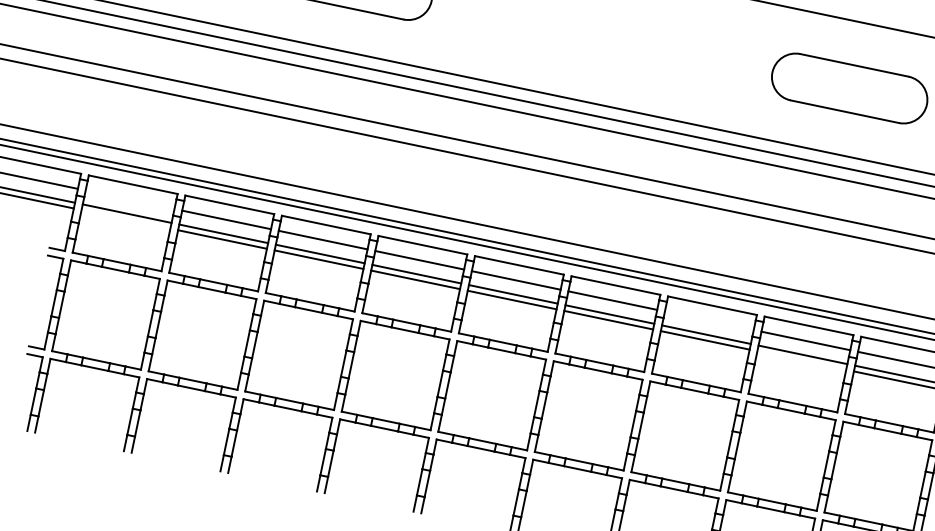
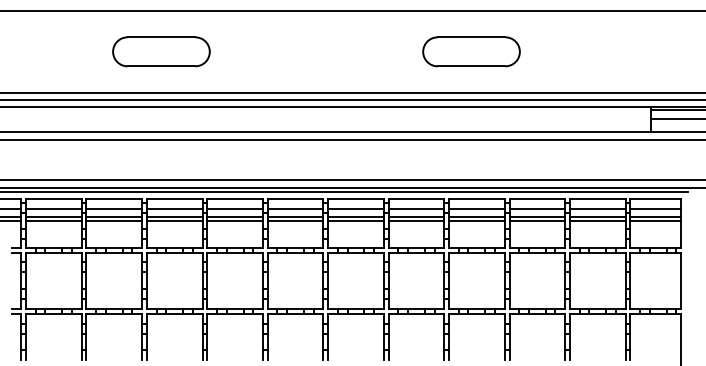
line: (129, 199) -> (53, 208), added
line: (125, 220) -> (53, 221), added
line: (709, 320) -> (416, 208), added
line: (801, 361) -> (476, 221), added

